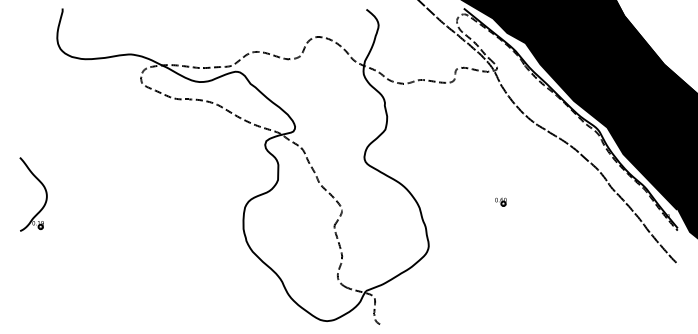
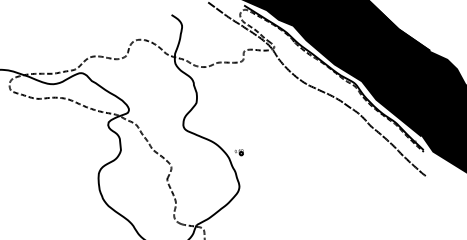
part: (500, 201) -> (238, 152), moved

